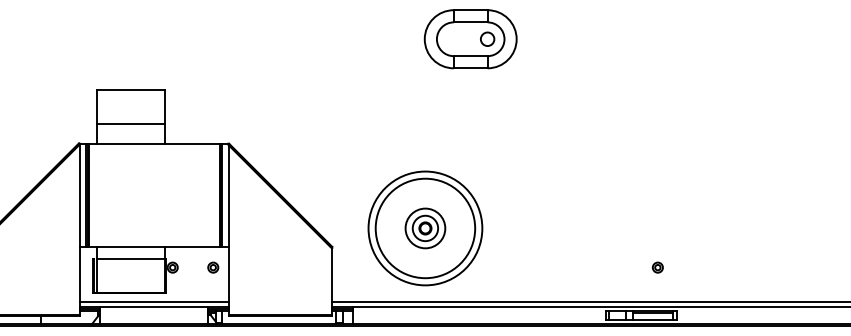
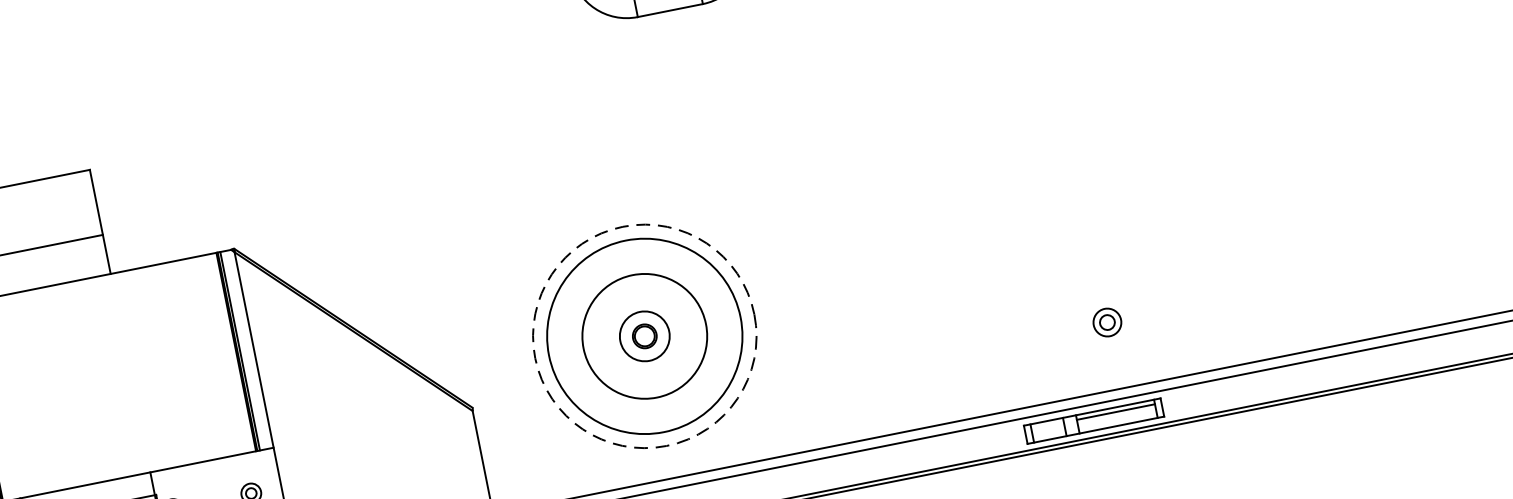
circle: (425, 228) -> (644, 336), size x1.6
circle: (425, 228) -> (644, 336), solid -> dashed
part: (657, 267) -> (1106, 322), size x1.4

